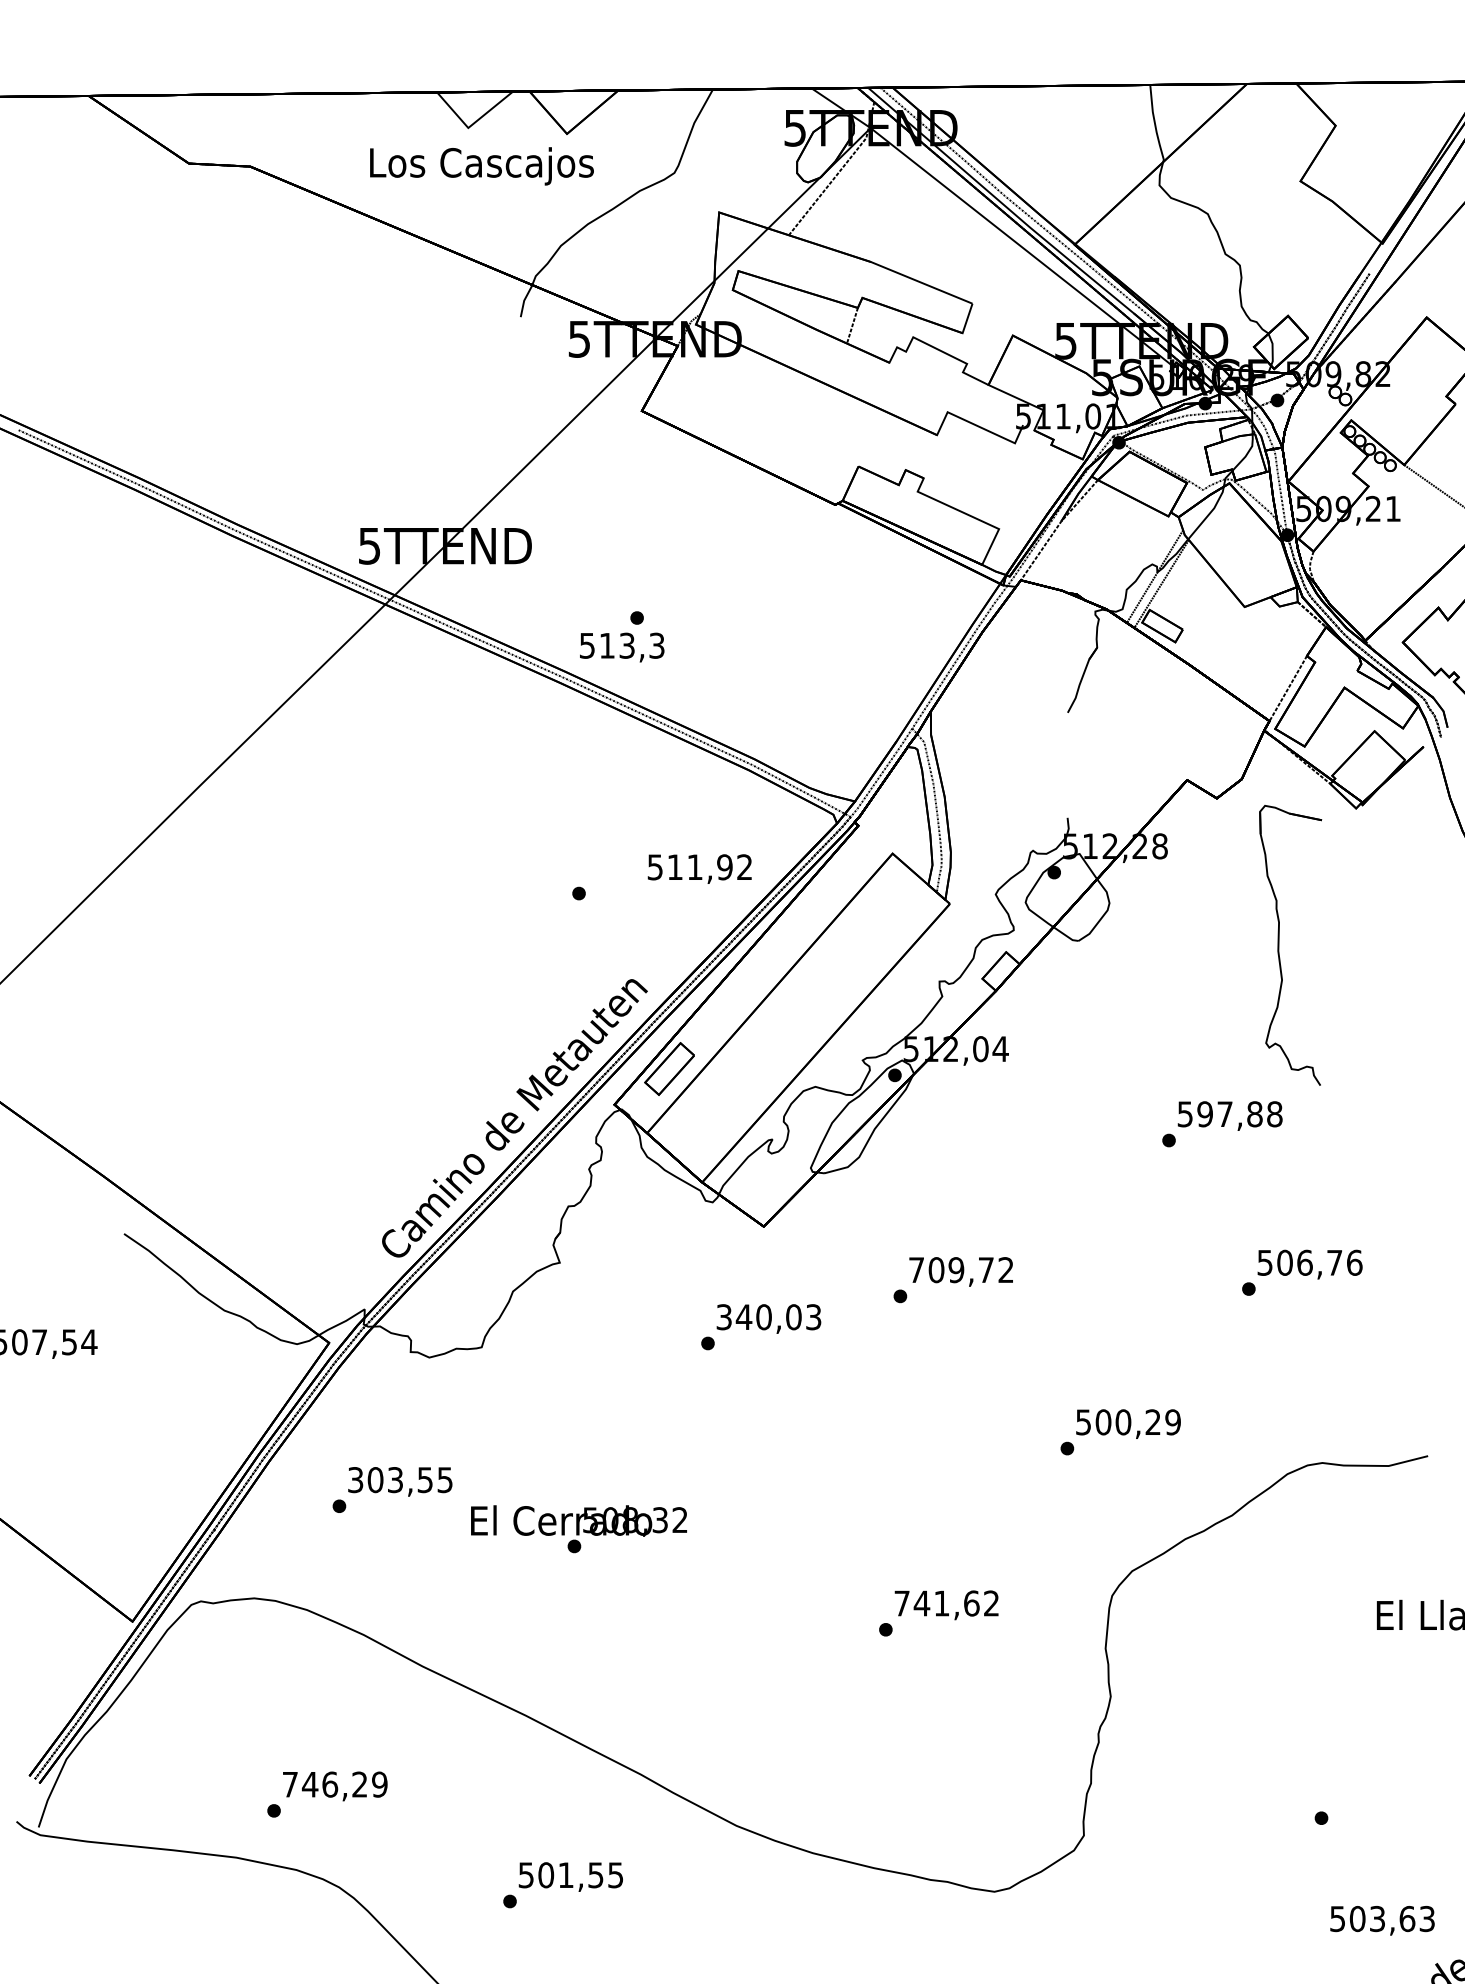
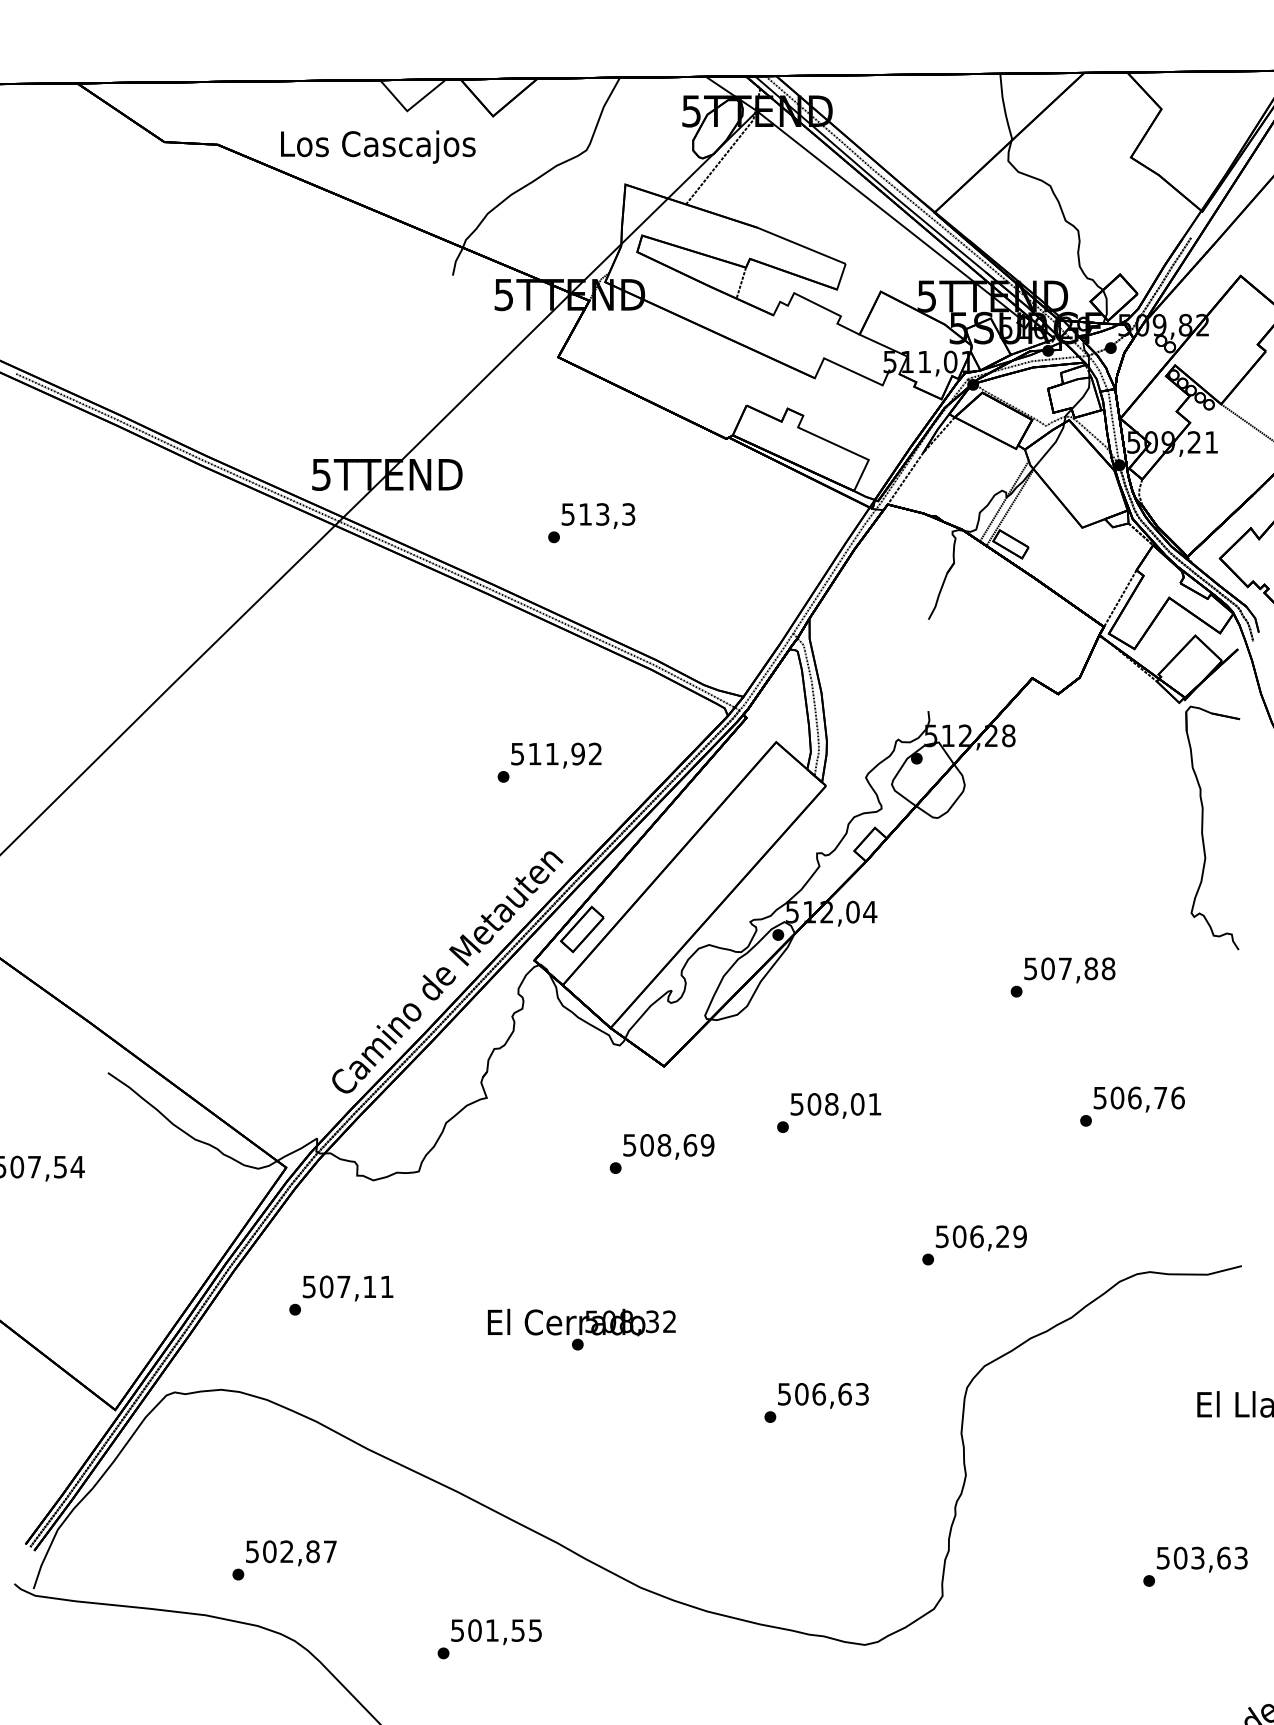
text: (481, 166) -> (377, 147), moved
text: (622, 647) -> (598, 515), moved
text: (699, 868) -> (556, 755), moved
part: (1279, 945) -> (1203, 828), moved
text: (1205, 1114) -> (1048, 969), 597,88 -> 507,88
text: (961, 1270) -> (836, 1104), 709,72 -> 508,01
text: (769, 1317) -> (669, 1145), 340,03 -> 508,69
text: (1123, 1422) -> (977, 1236), 500,29 -> 506,29
text: (400, 1480) -> (348, 1287), 303,55 -> 507,11
text: (578, 1529) -> (581, 1329), moved
text: (946, 1603) -> (823, 1394), 741,62 -> 506,63
text: (334, 1784) -> (290, 1551), 746,29 -> 502,87
text: (1382, 1920) -> (1202, 1559), moved

